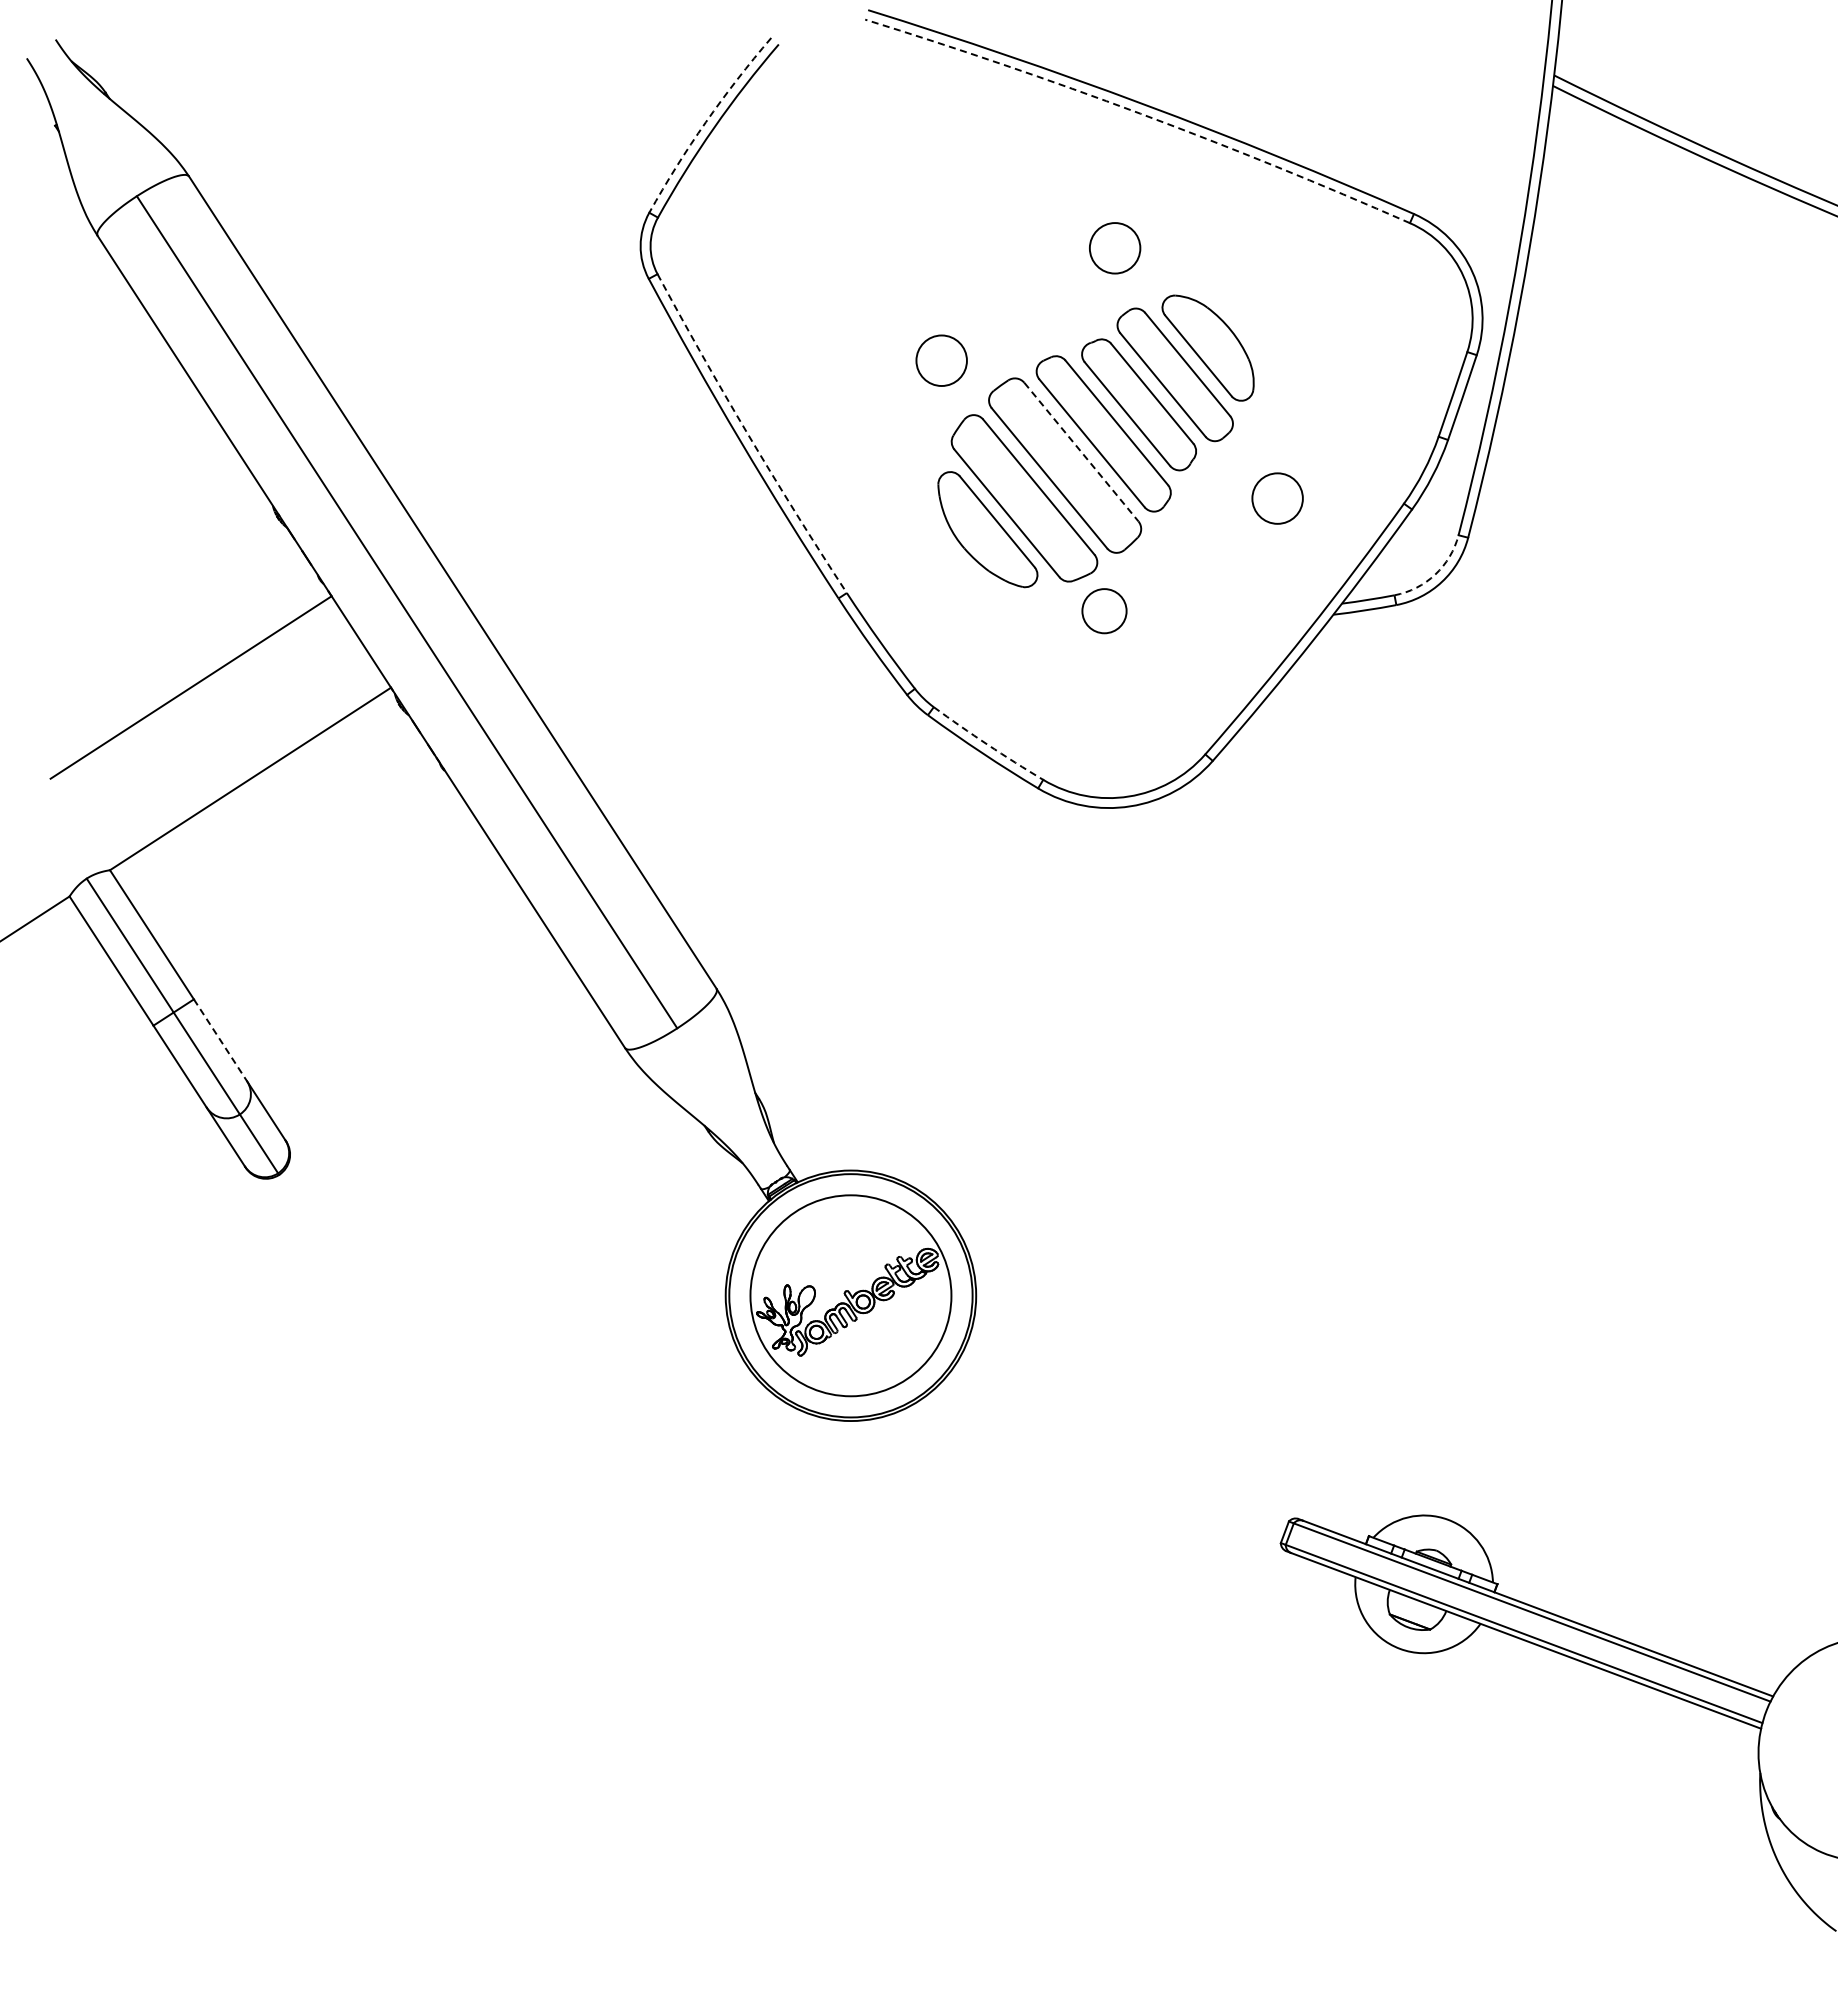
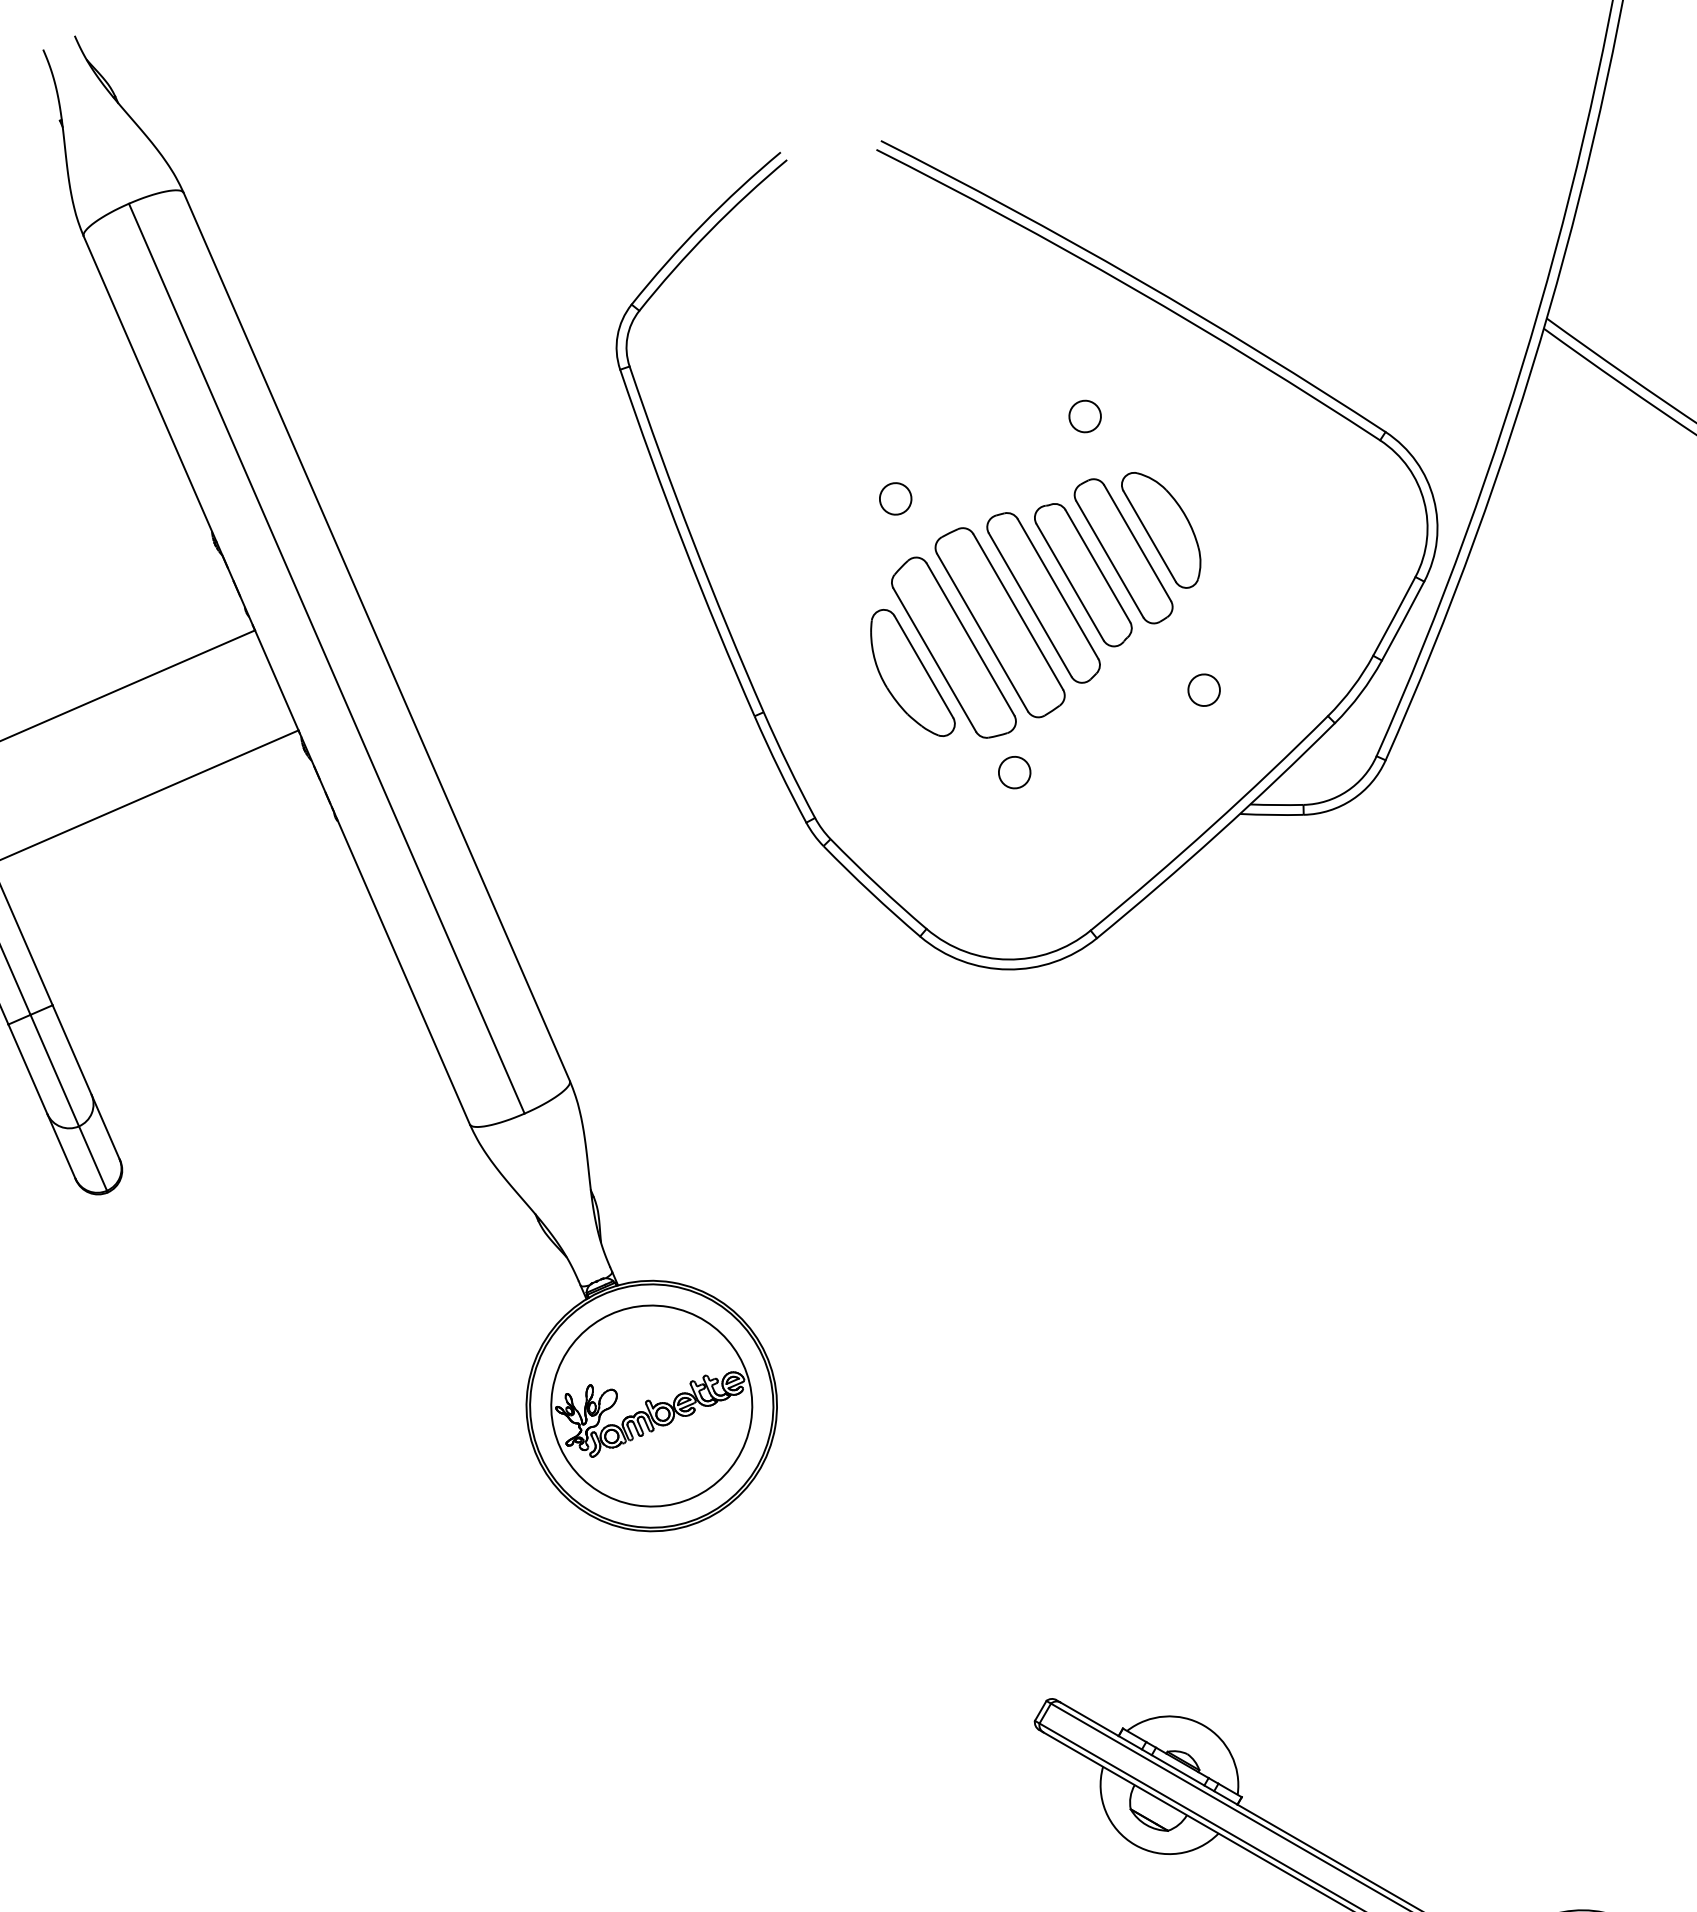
arc: (1140, 113) -> (1132, 287), dashed -> solid
arc: (705, 122) -> (701, 224), dashed -> solid
circle: (1114, 248) -> (1084, 416), size x0.62
circle: (941, 360) -> (895, 498), size x0.62
arc: (748, 435) -> (692, 540), dashed -> solid
line: (1081, 452) -> (1018, 612), dashed -> solid
circle: (1277, 498) -> (1204, 690), size x0.62
arc: (1435, 574) -> (1347, 791), dashed -> solid
circle: (1103, 610) -> (1013, 771), size x0.71
arc: (987, 744) -> (877, 884), dashed -> solid
line: (220, 1040) -> (72, 1050), dashed -> solid

